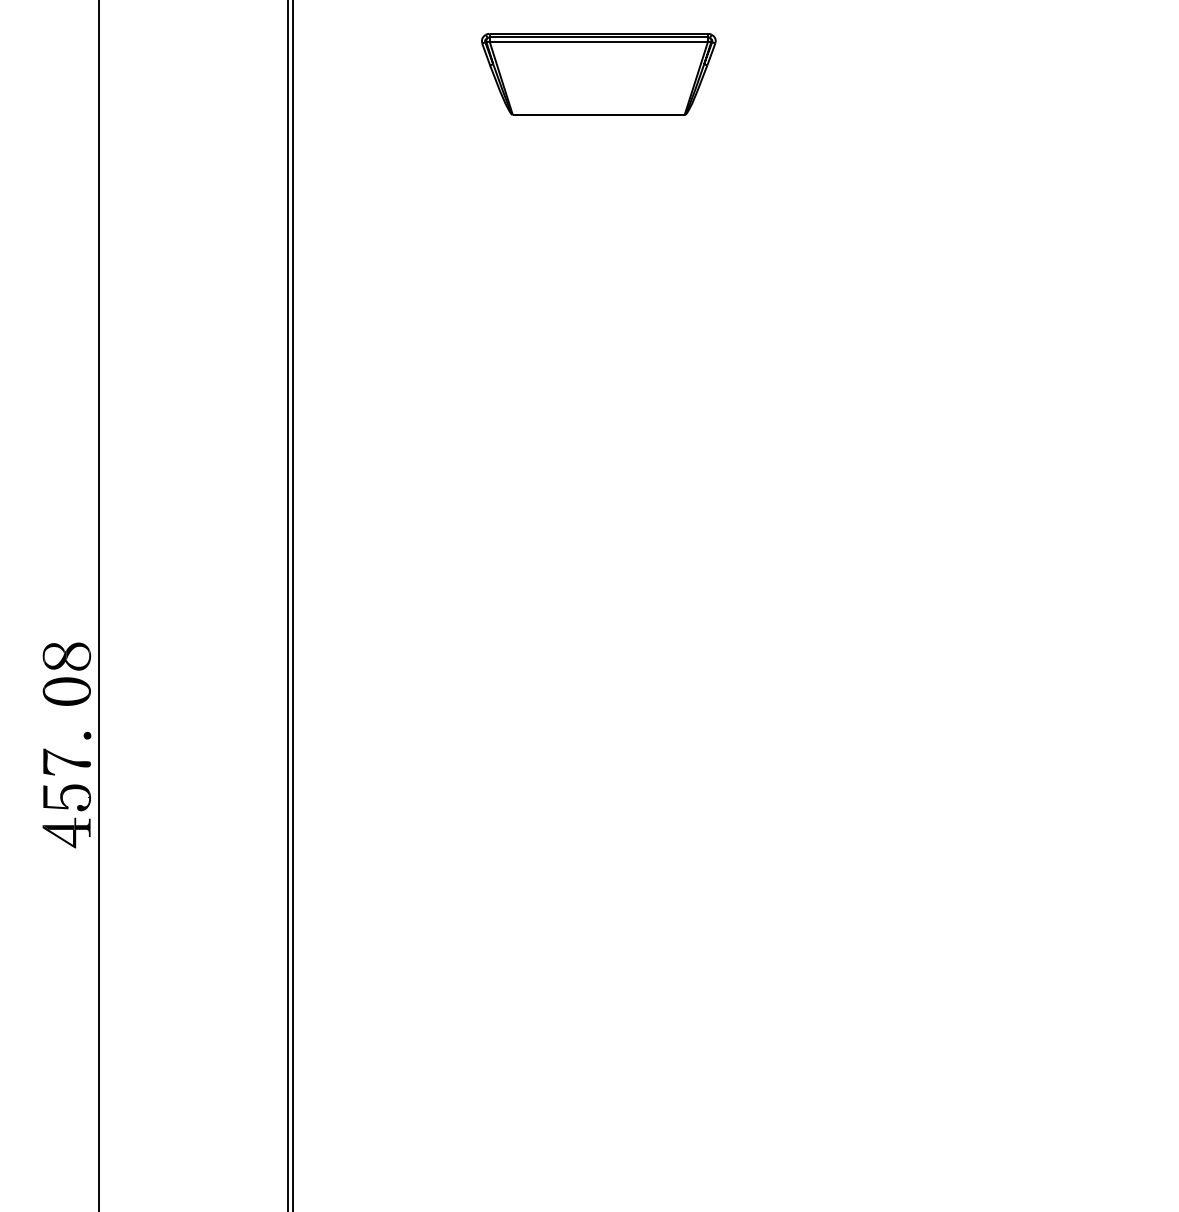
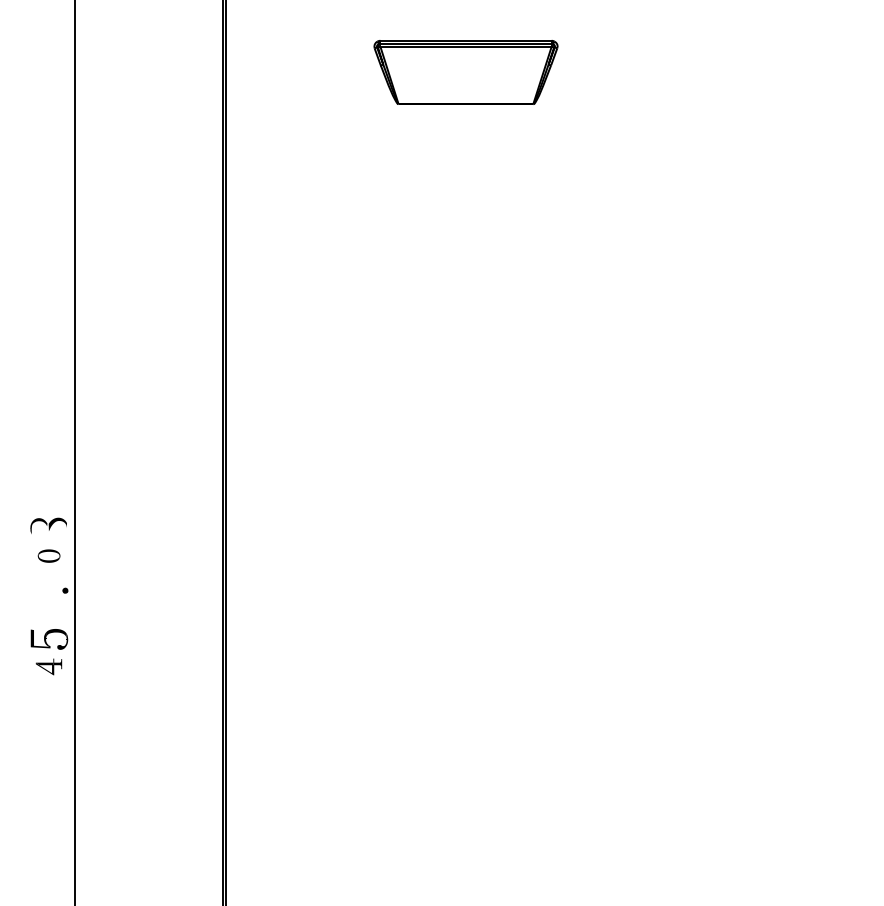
fill: (67, 659) -> (49, 531), removed
part: (66, 691) -> (48, 556), size x0.6
part: (66, 761) -> (48, 610), removed
part: (66, 832) -> (48, 666), size x0.7

